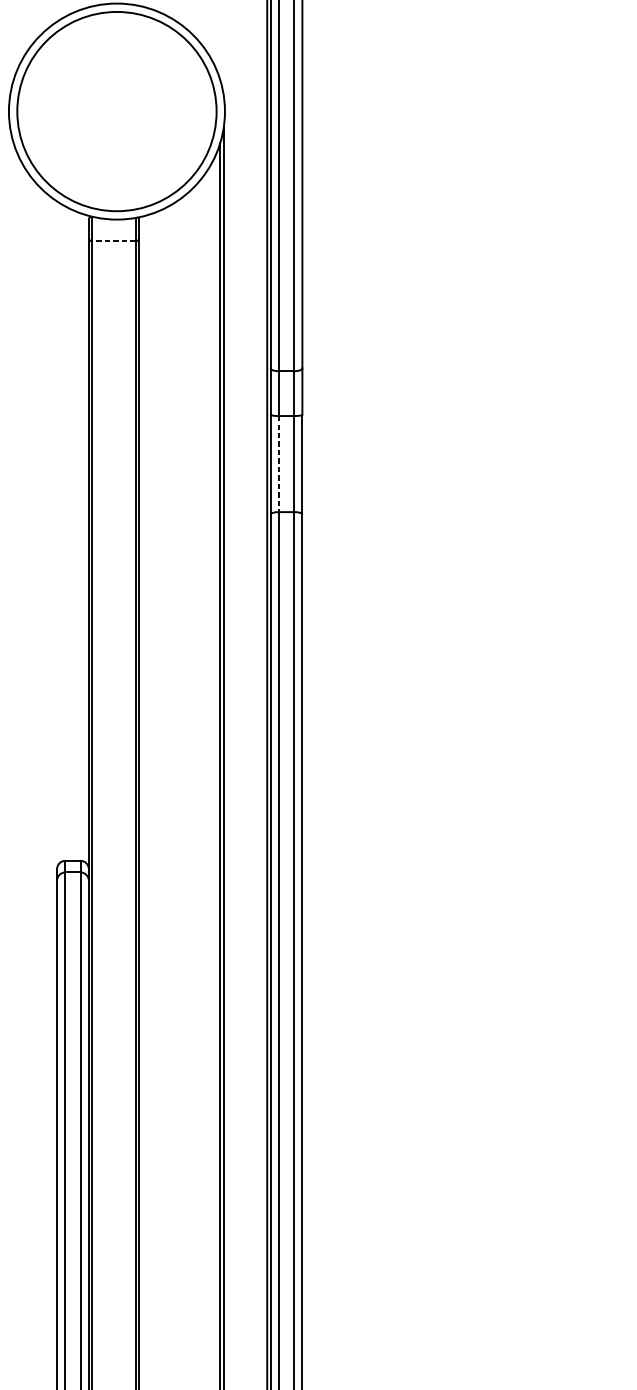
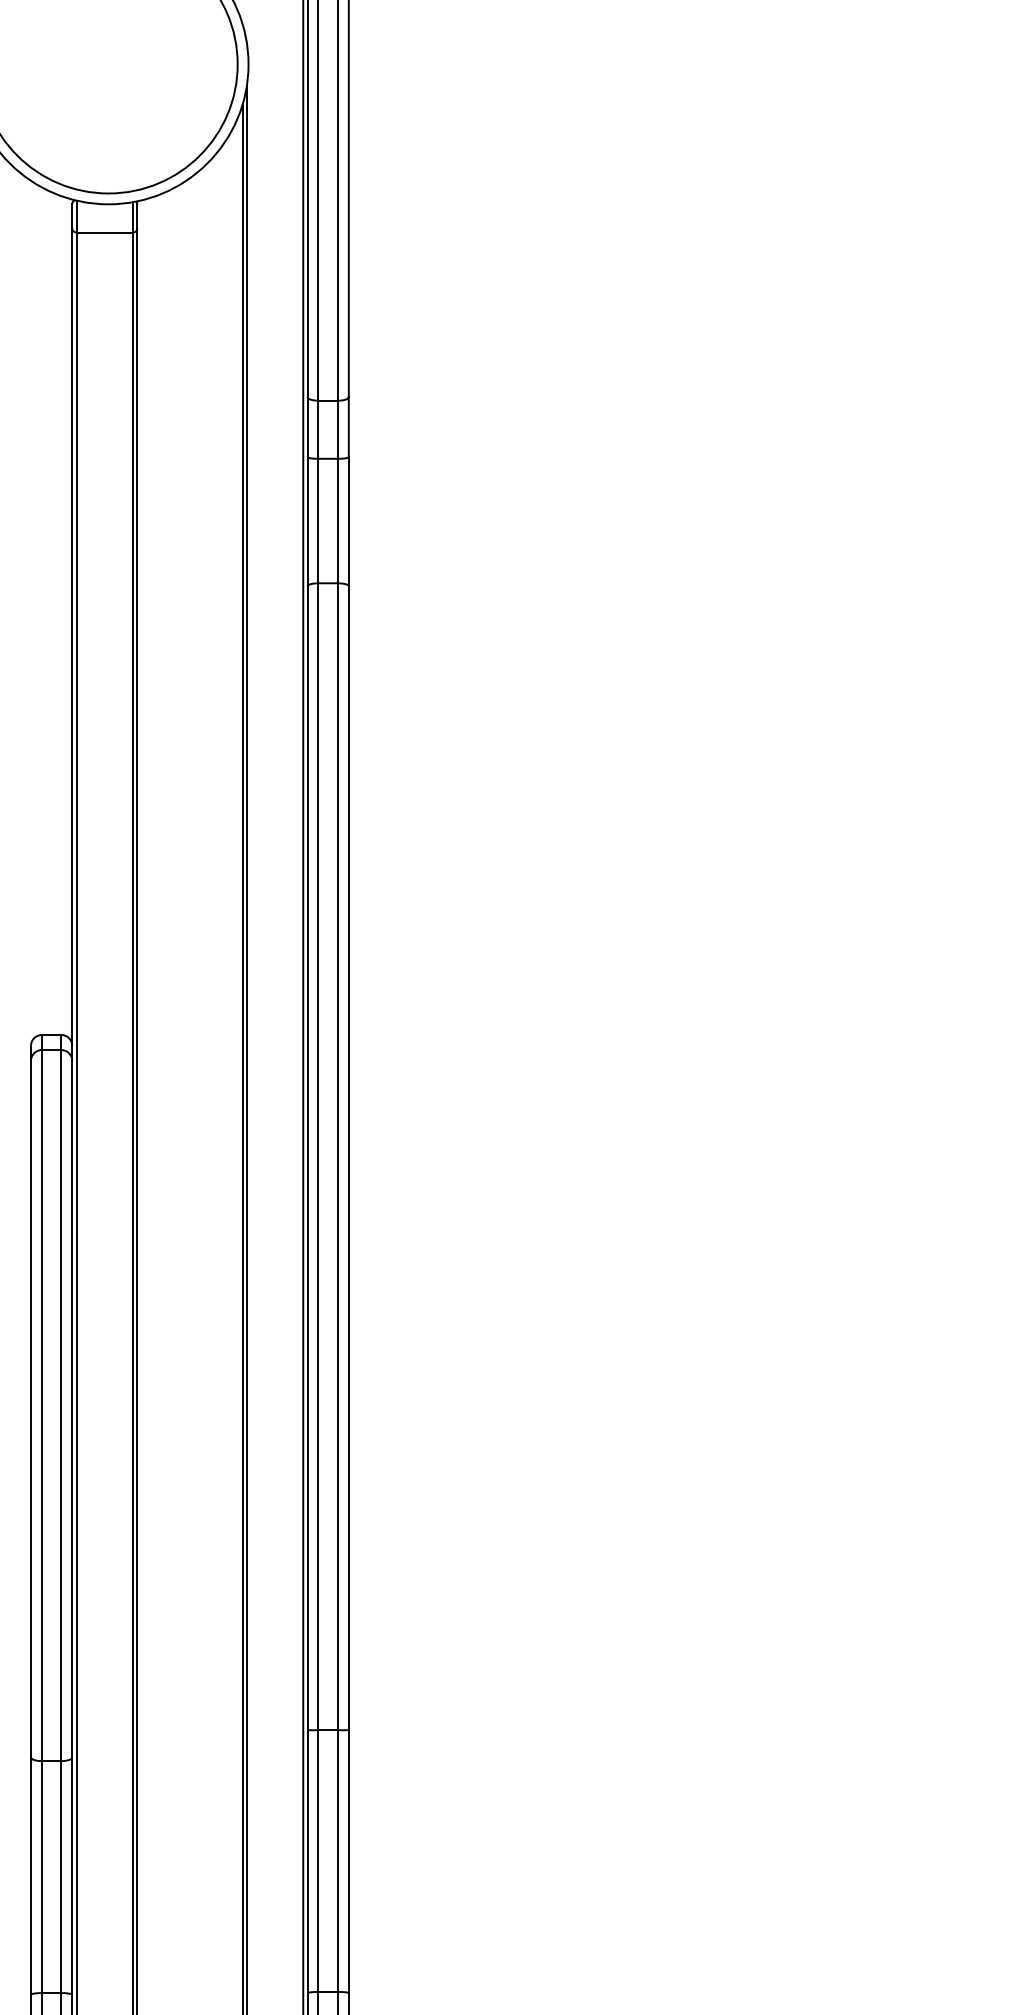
line: (113, 241) -> (104, 232), dashed -> solid
line: (278, 464) -> (318, 521), dashed -> solid

